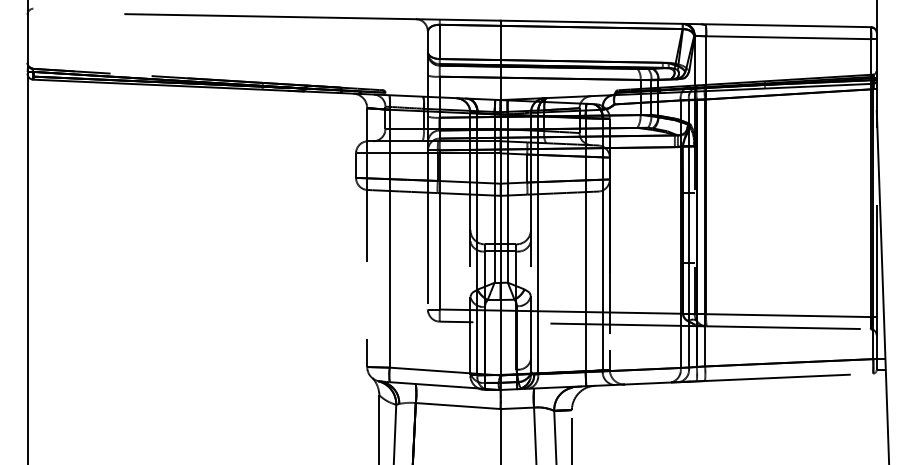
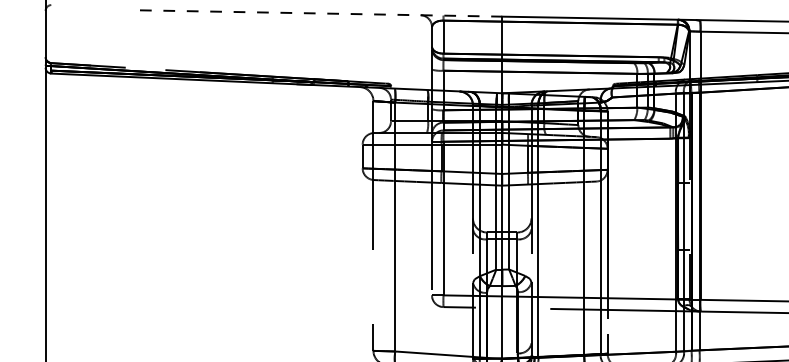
line: (312, 17) -> (320, 13), solid -> dashed

